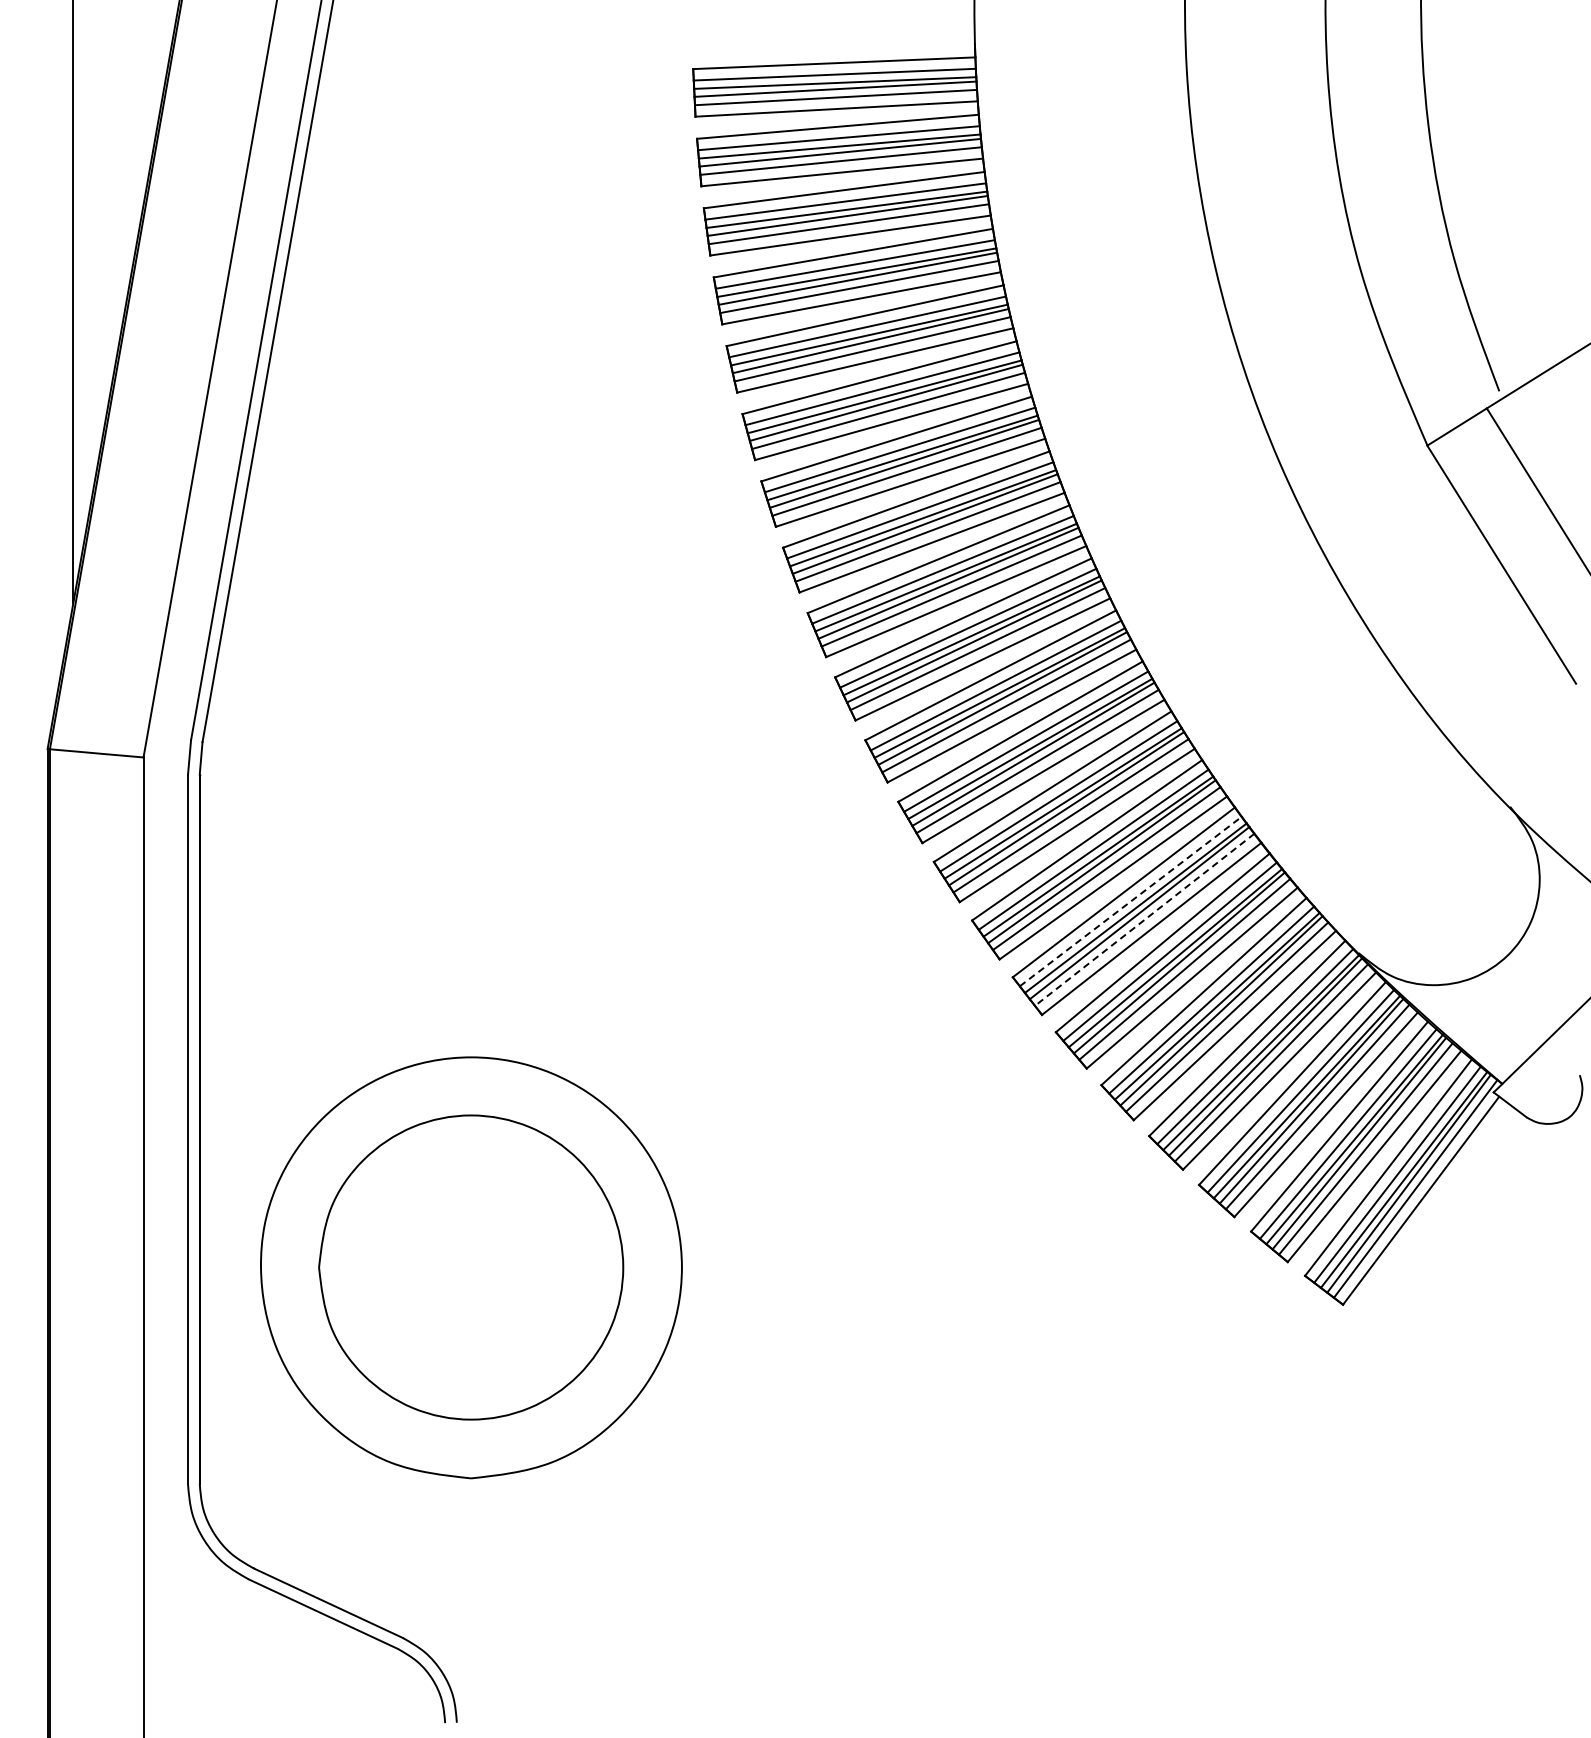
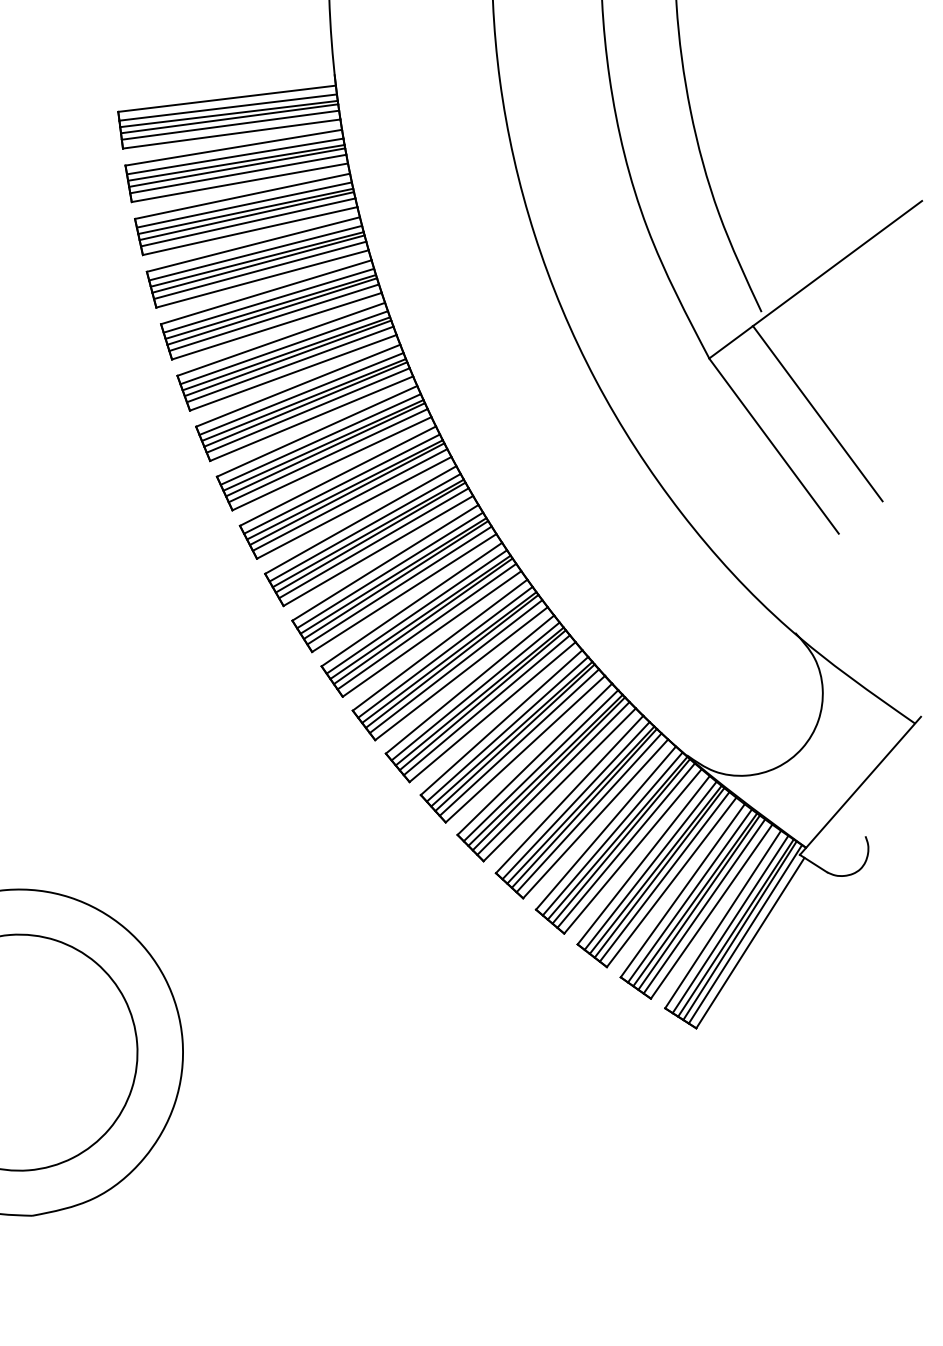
line: (1130, 901) -> (507, 729), dashed -> solid
line: (1144, 919) -> (519, 742), dashed -> solid

